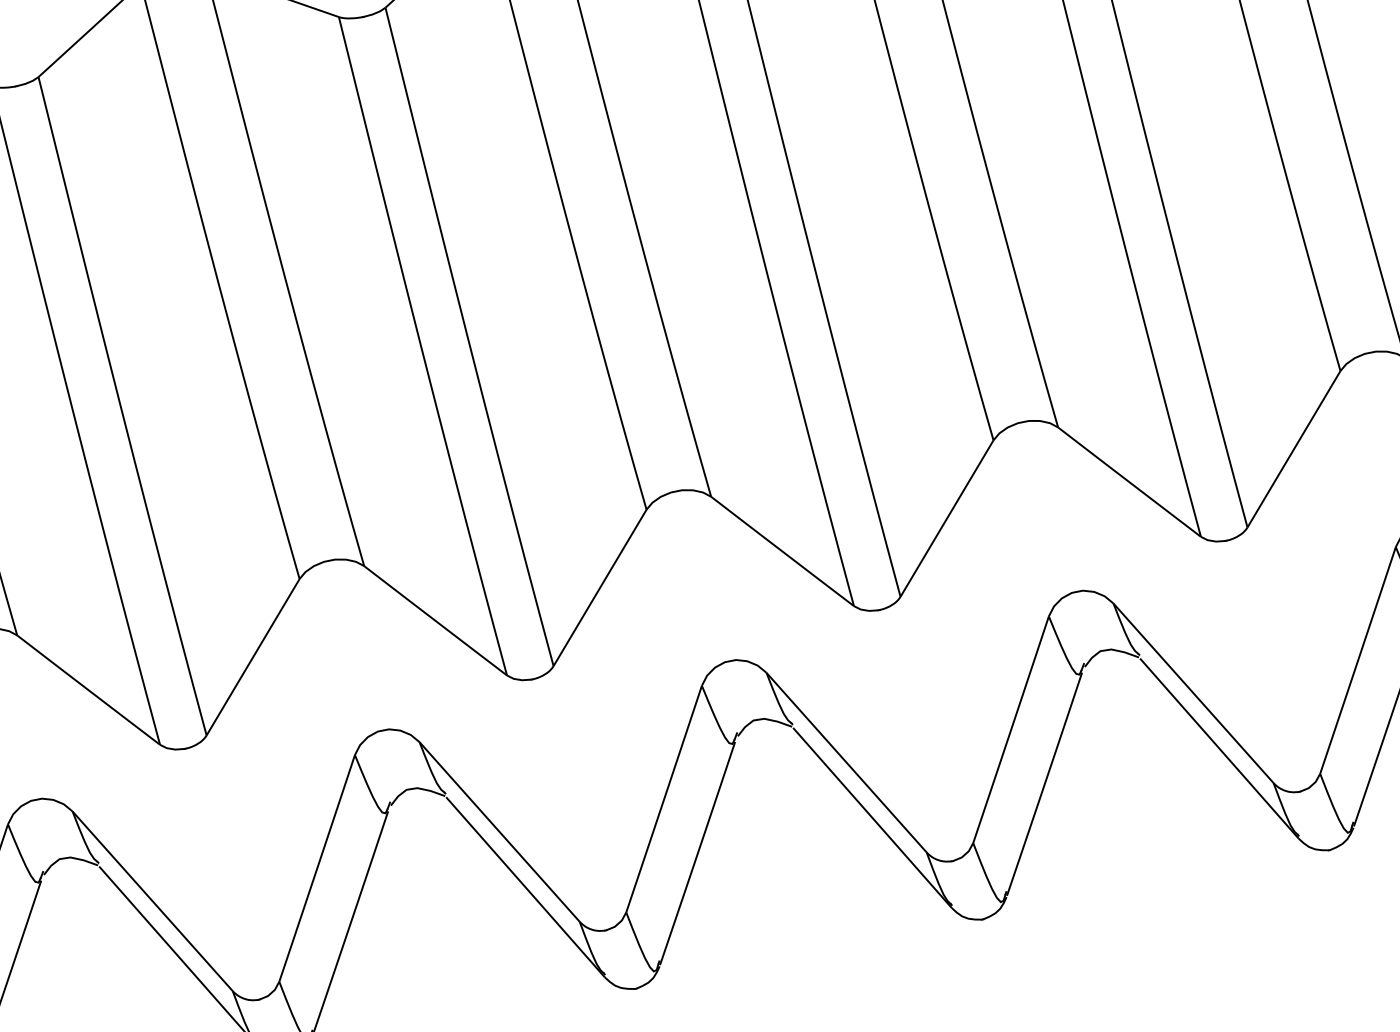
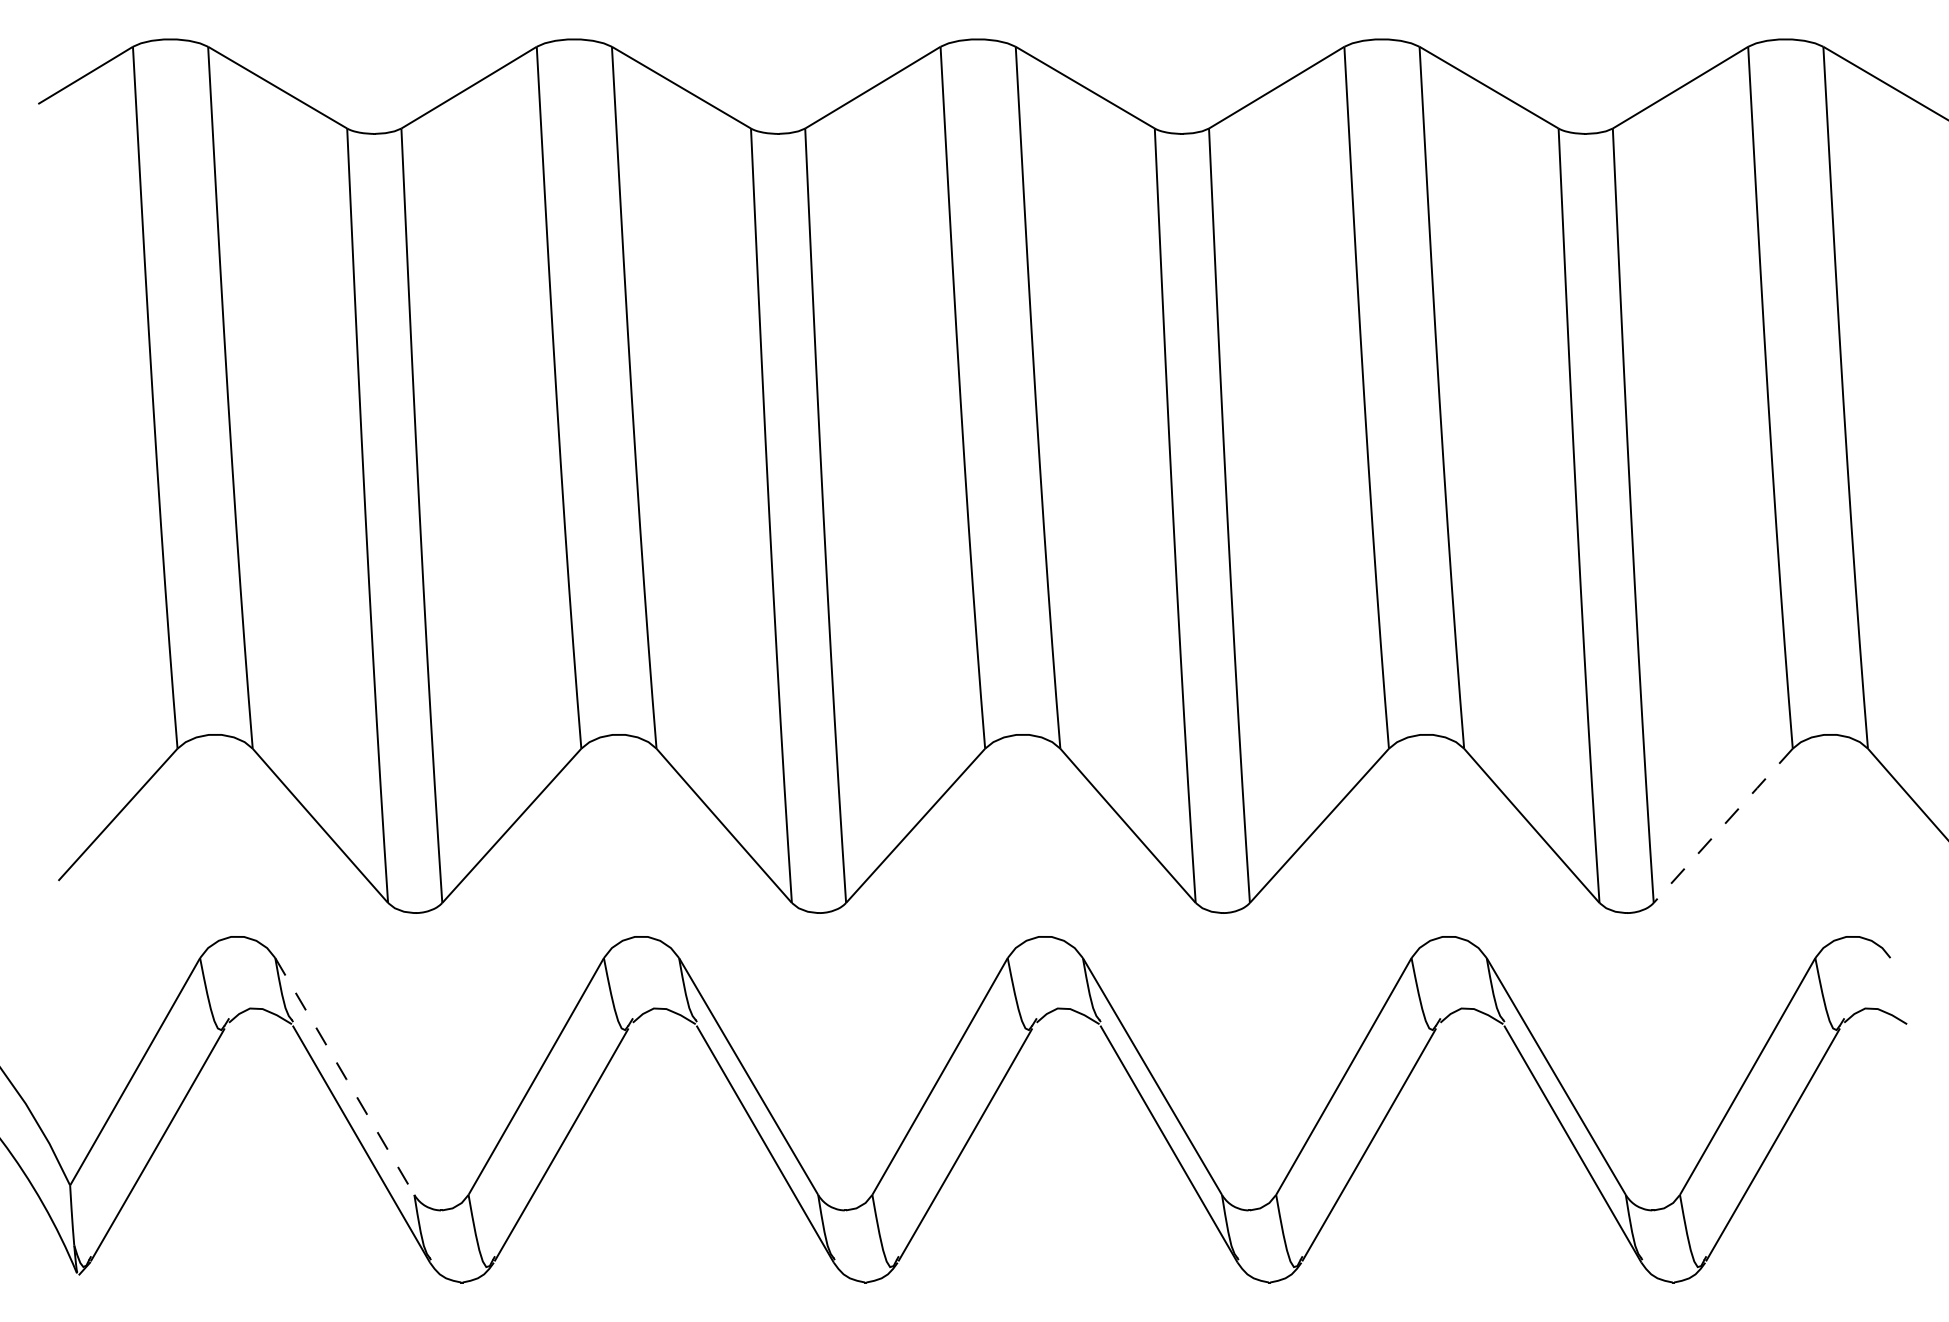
line: (1294, 448) -> (1723, 825), solid -> dashed
line: (152, 901) -> (344, 1076), solid -> dashed

